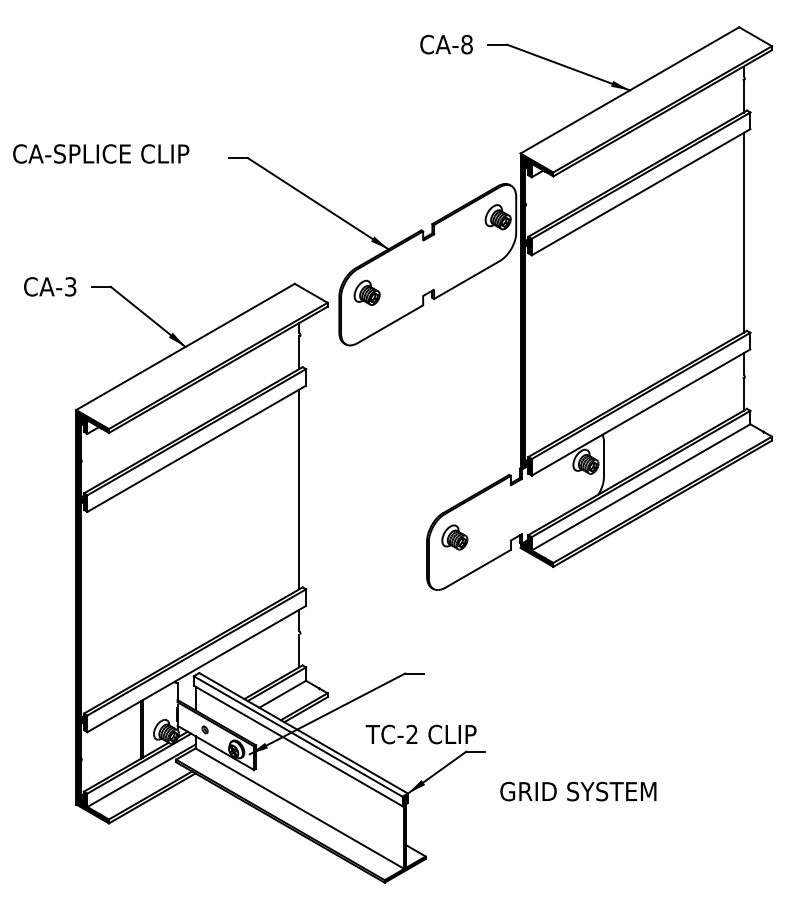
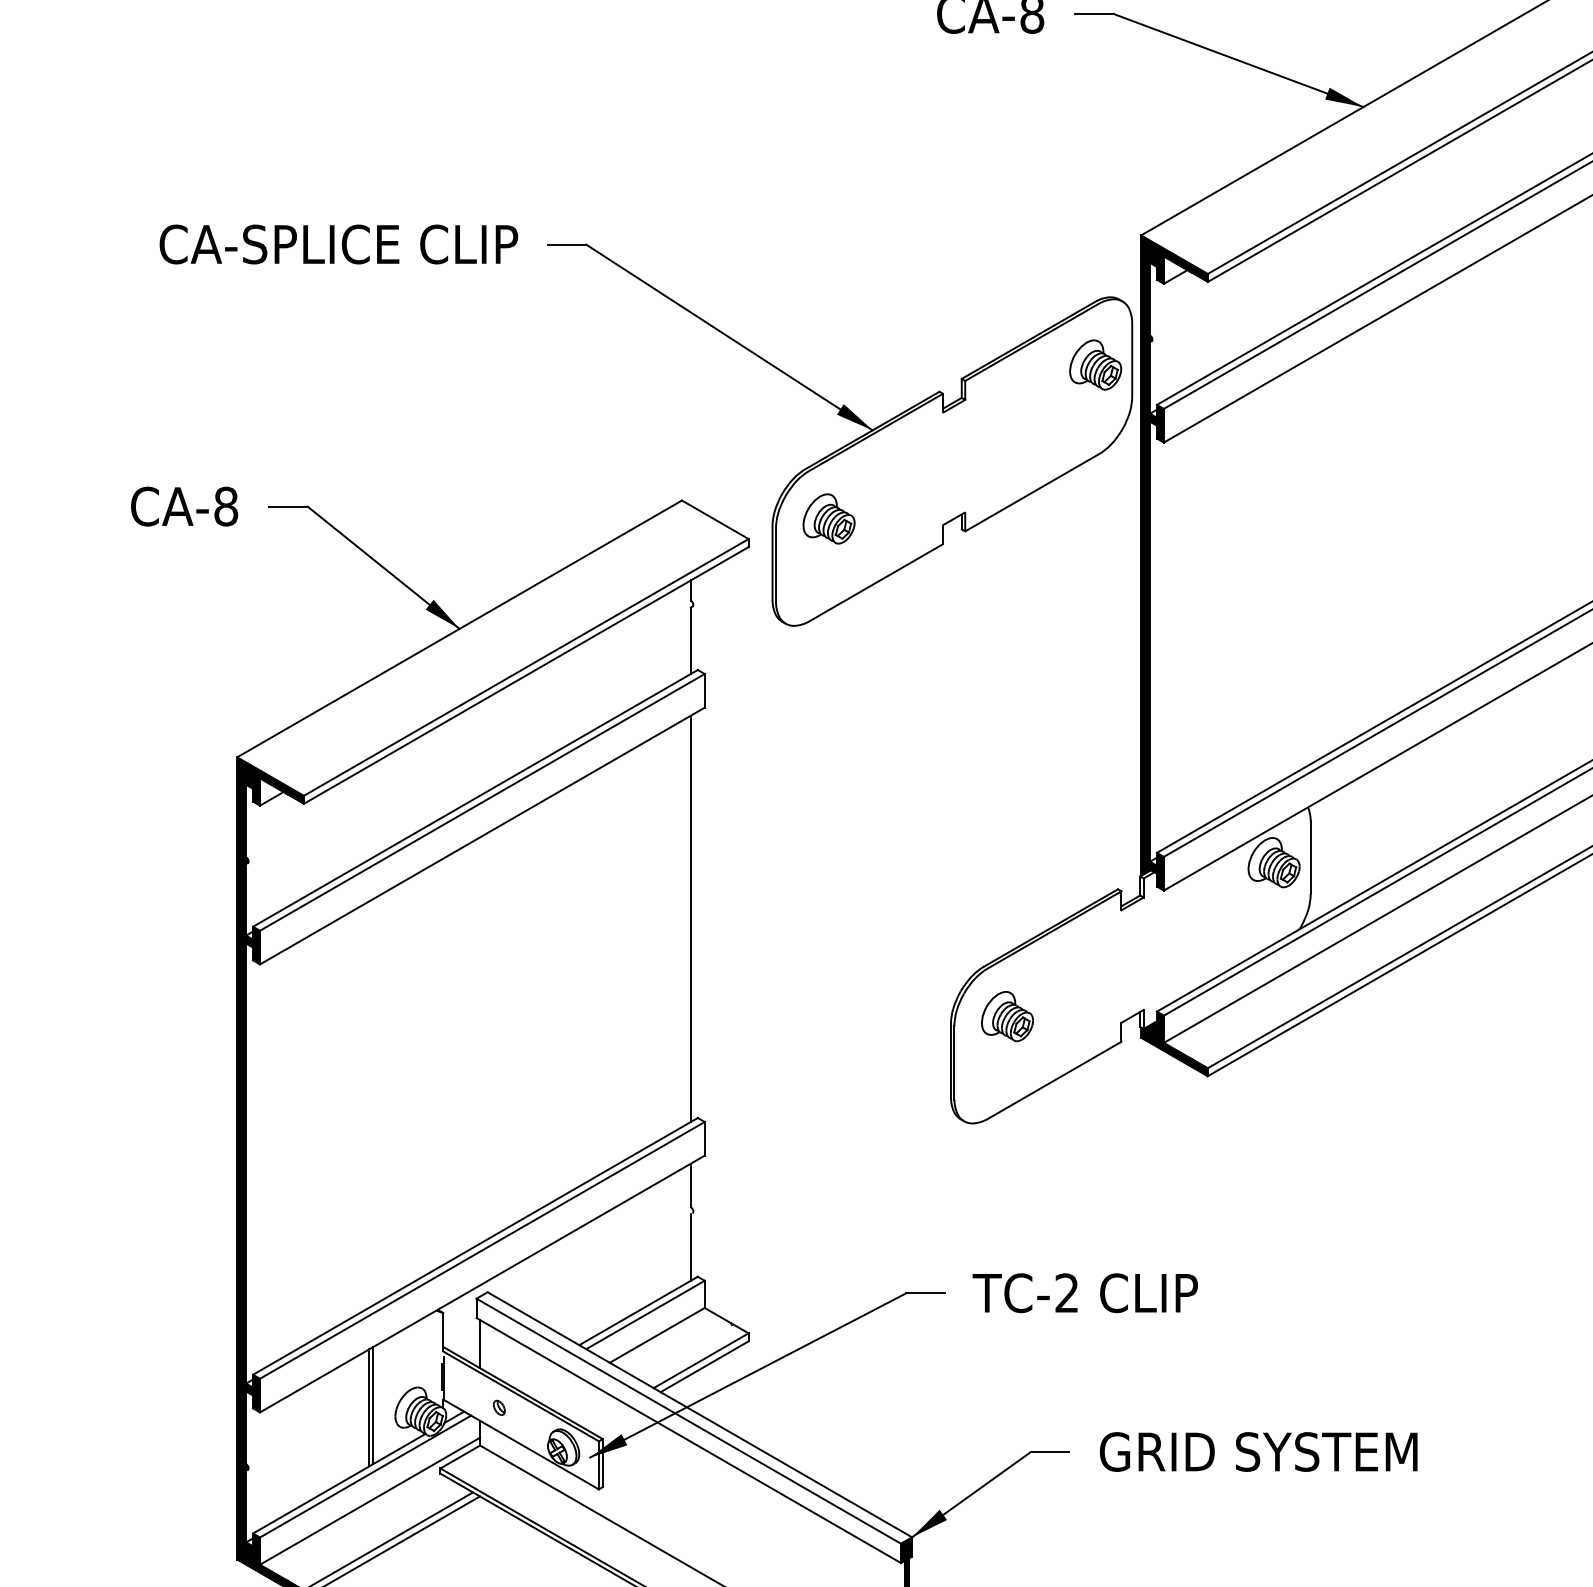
text: (101, 153) -> (339, 243), moved
text: (70, 286) -> (225, 505), CA-3 -> CA-8
text: (420, 734) -> (1084, 1293), moved
text: (578, 791) -> (1258, 1451), moved

